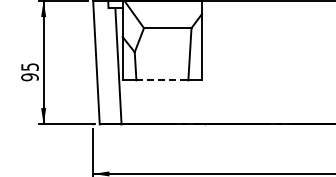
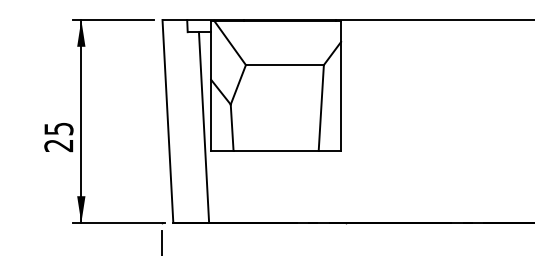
text: (29, 77) -> (58, 146), 95 -> 25
line: (162, 80) -> (276, 150), dashed -> solid

